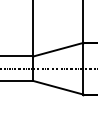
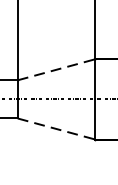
line: (58, 49) -> (56, 69), solid -> dashed
line: (58, 87) -> (56, 128), solid -> dashed

